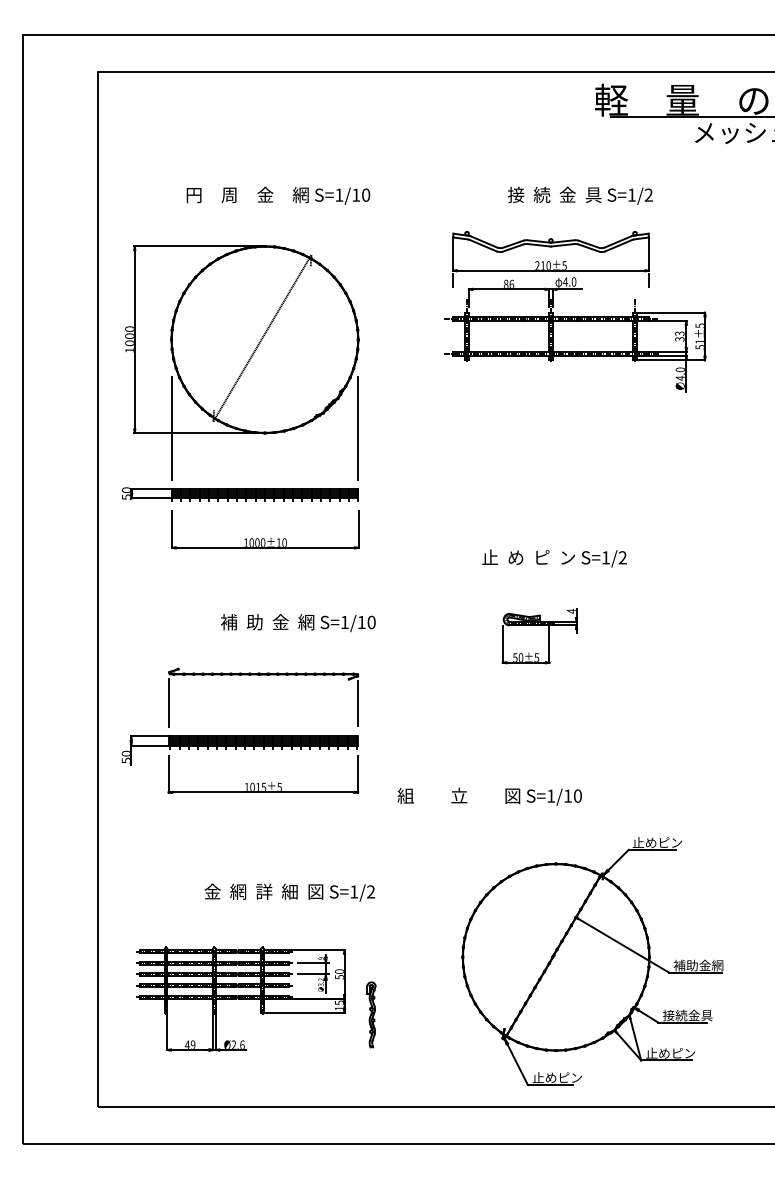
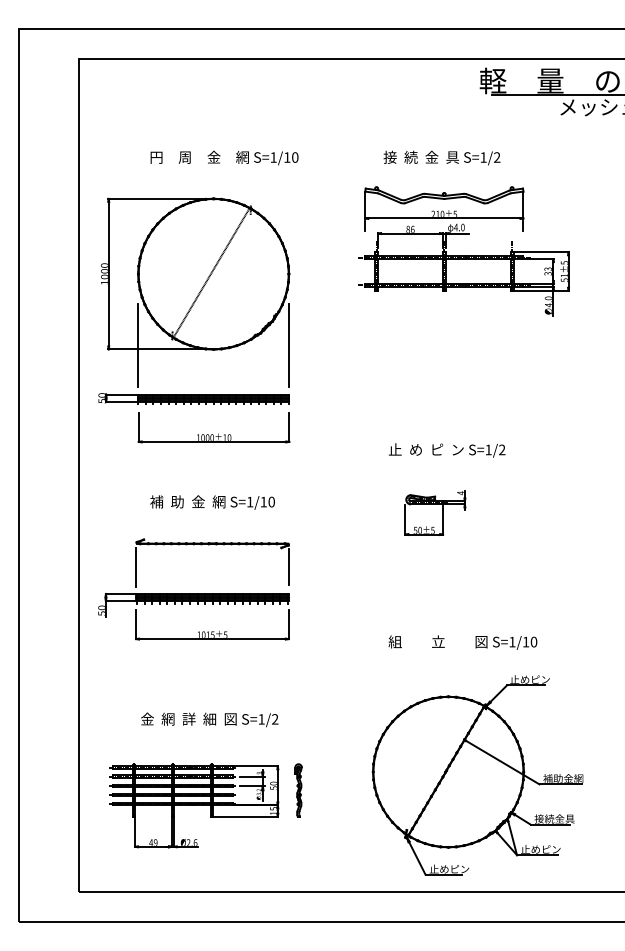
text: (579, 195) -> (441, 157), moved
text: (298, 622) -> (212, 502), moved
text: (489, 796) -> (462, 642), moved
text: (289, 892) -> (209, 719), moved
part: (371, 1014) -> (298, 790), moved

